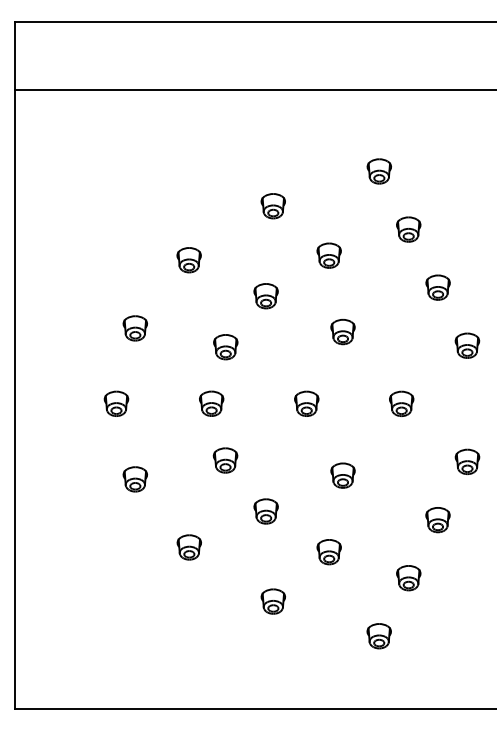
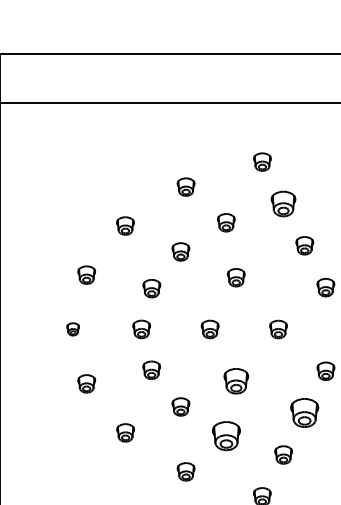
part: (408, 229) -> (283, 203), size x1.4
part: (116, 403) -> (73, 329), size x0.7
part: (342, 475) -> (235, 381), size x1.4
part: (437, 520) -> (304, 413), size x1.6
part: (328, 552) -> (225, 436), size x1.6

